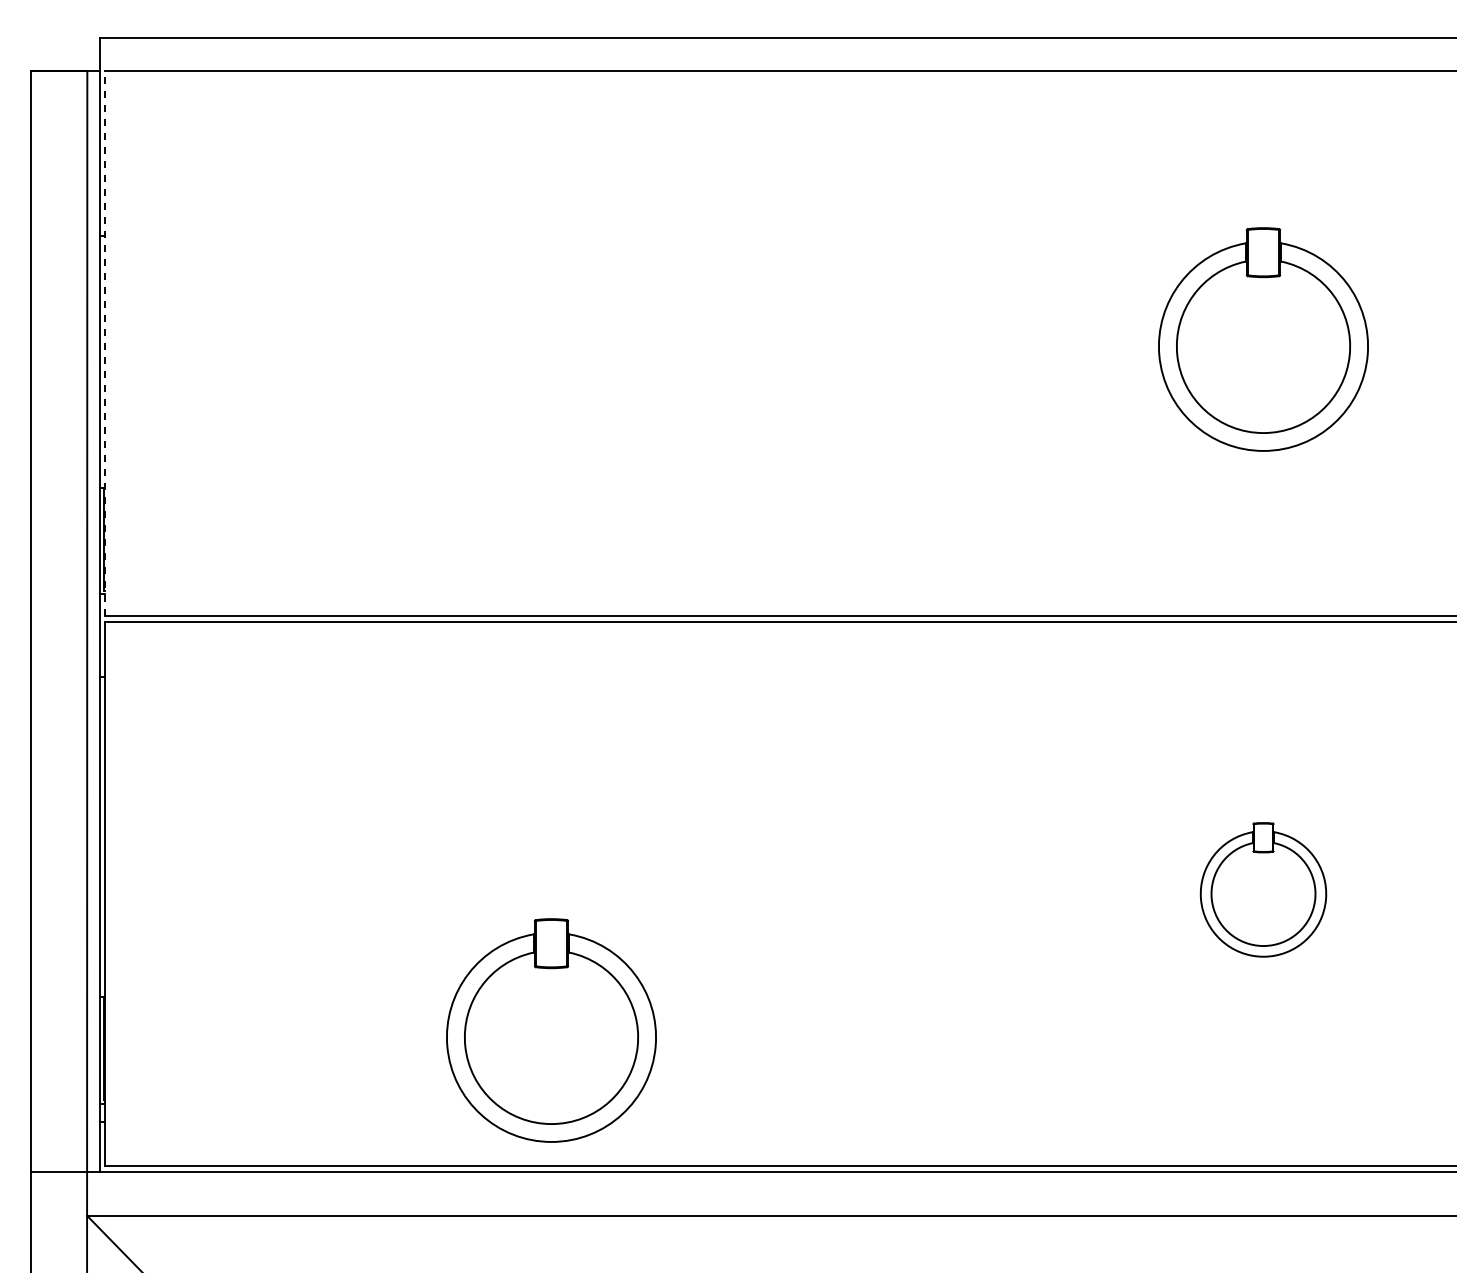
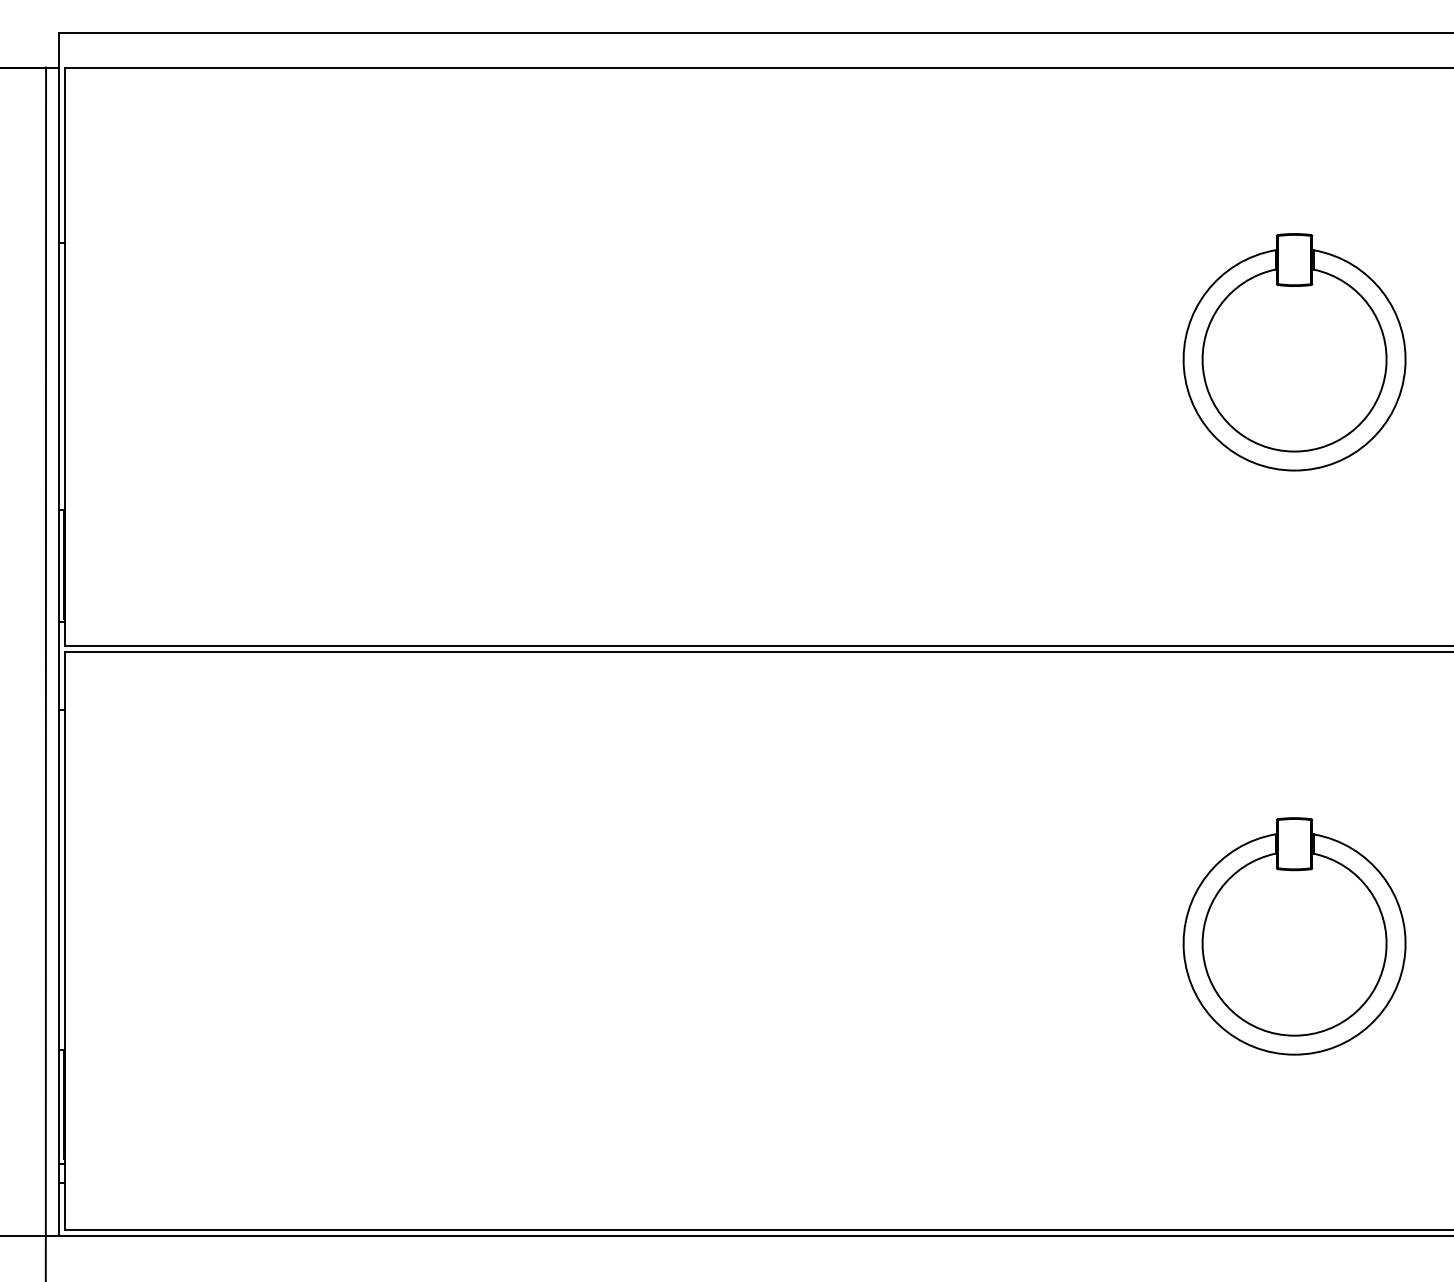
line: (105, 343) -> (65, 356), dashed -> solid
part: (1263, 889) -> (1294, 936), size x1.67
part: (551, 1030) -> (538, 1085), removed

